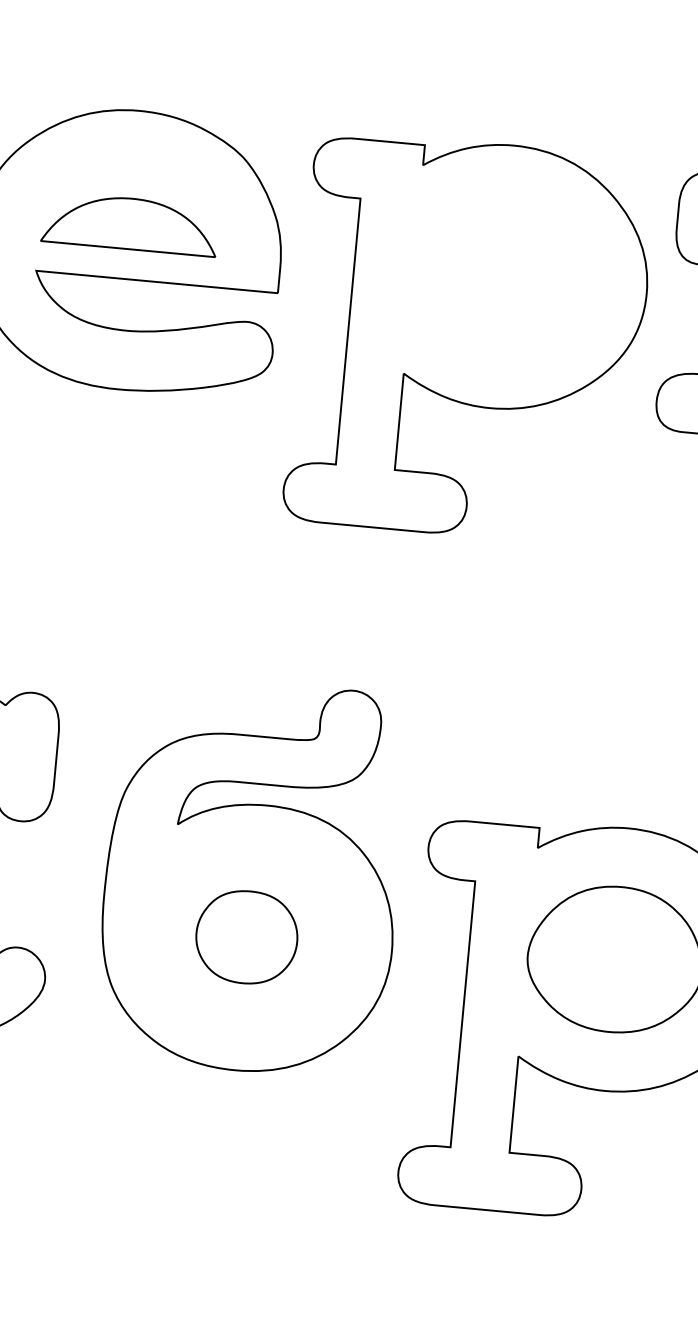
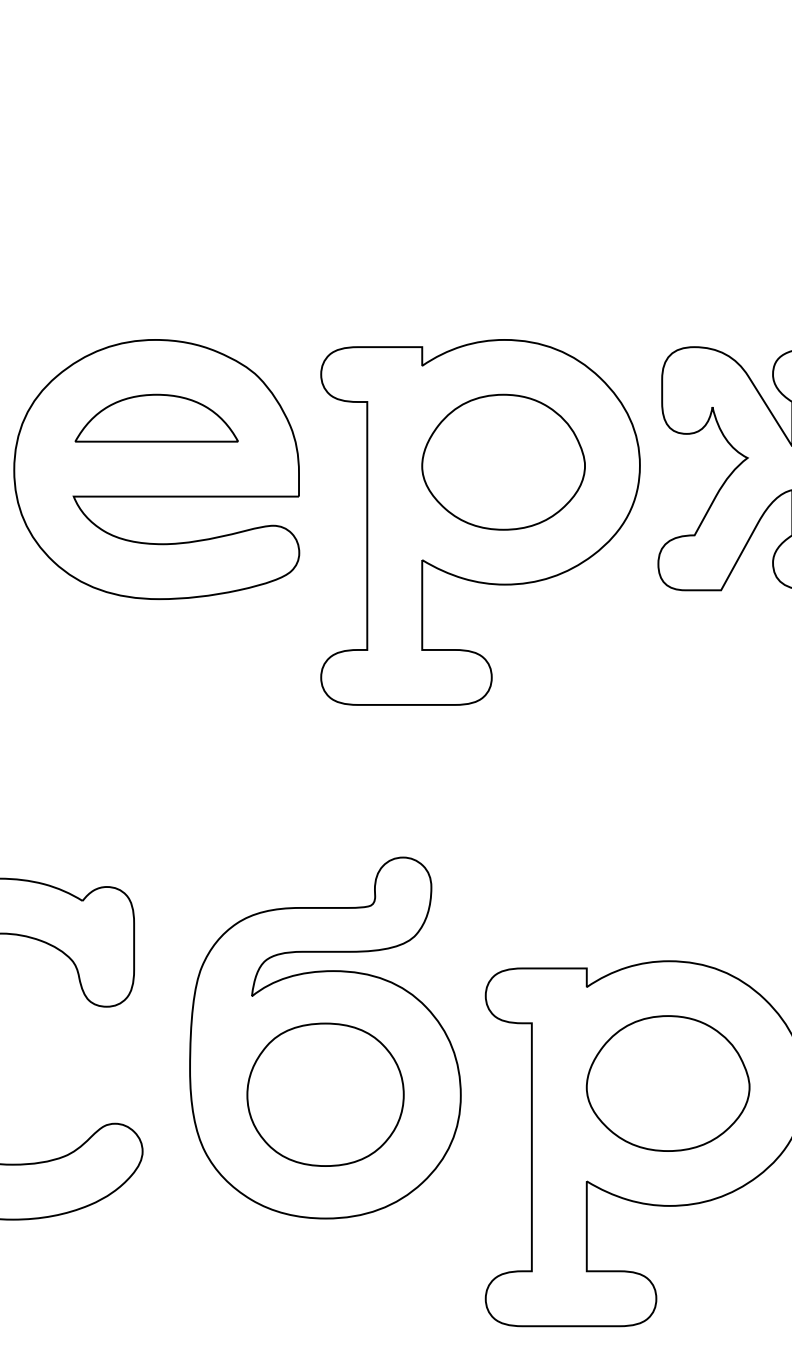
part: (130, 223) -> (156, 417), moved
part: (500, 275) -> (503, 461), added
part: (246, 937) -> (325, 1094), size x1.67

